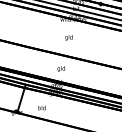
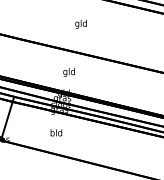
text: (41, 107) -> (55, 132), moved

